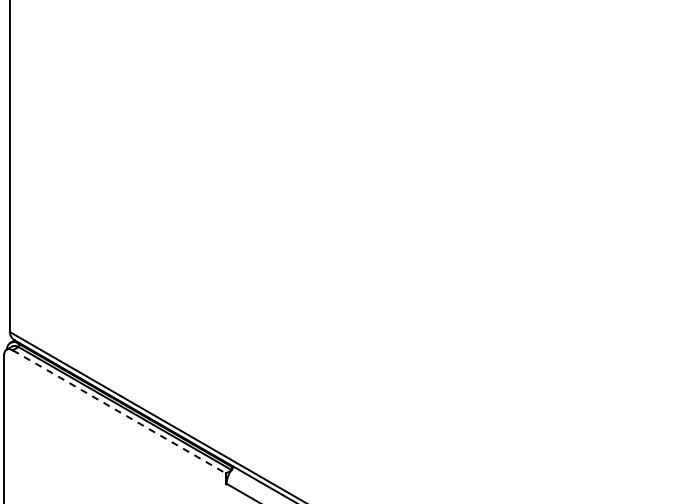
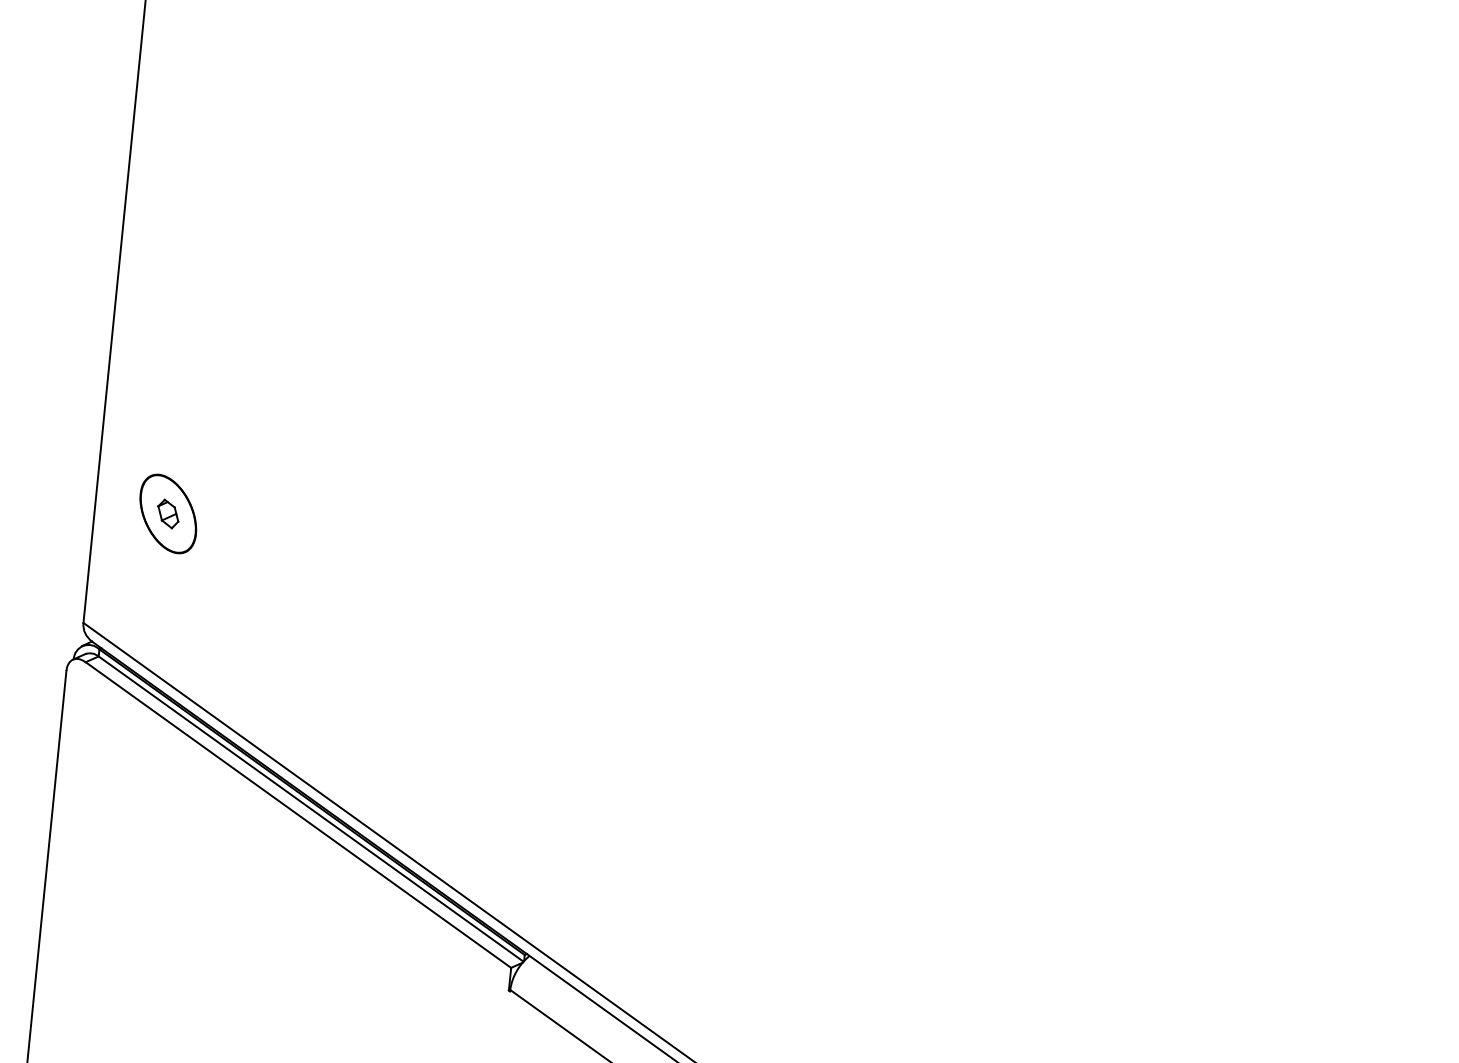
part: (44, 276) -> (168, 512), added
line: (119, 412) -> (298, 816), dashed -> solid

